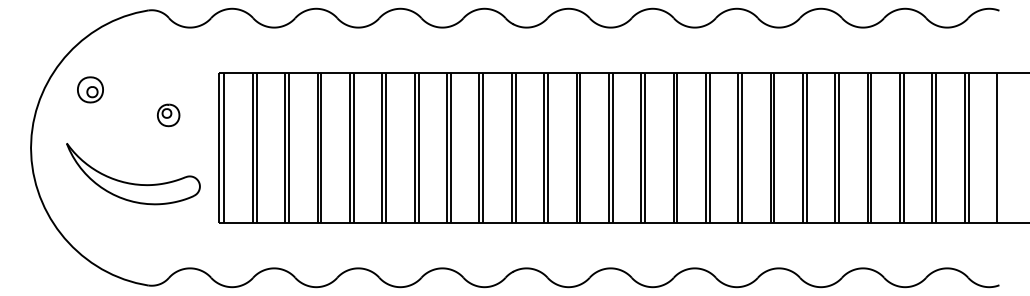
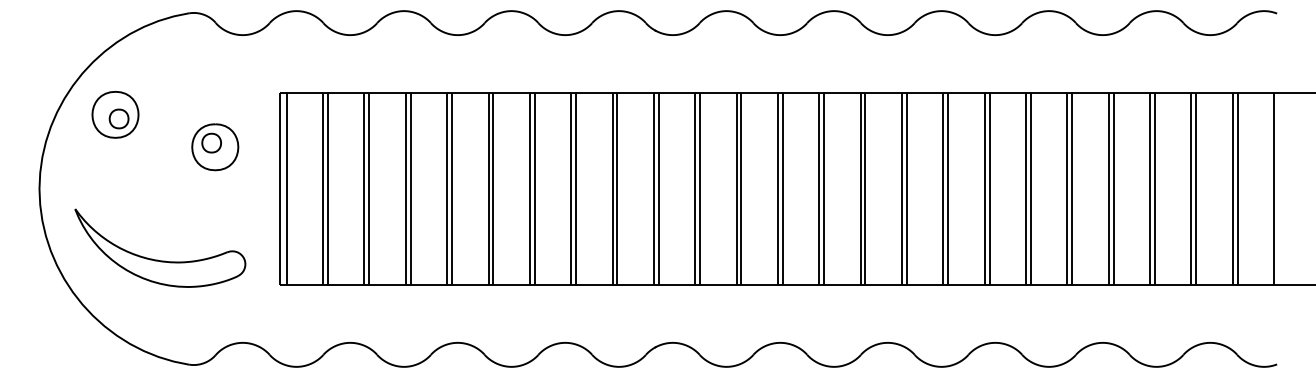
part: (90, 89) -> (115, 114), size x1.43
part: (168, 115) -> (215, 147), size x1.67
part: (131, 182) -> (157, 259), moved

